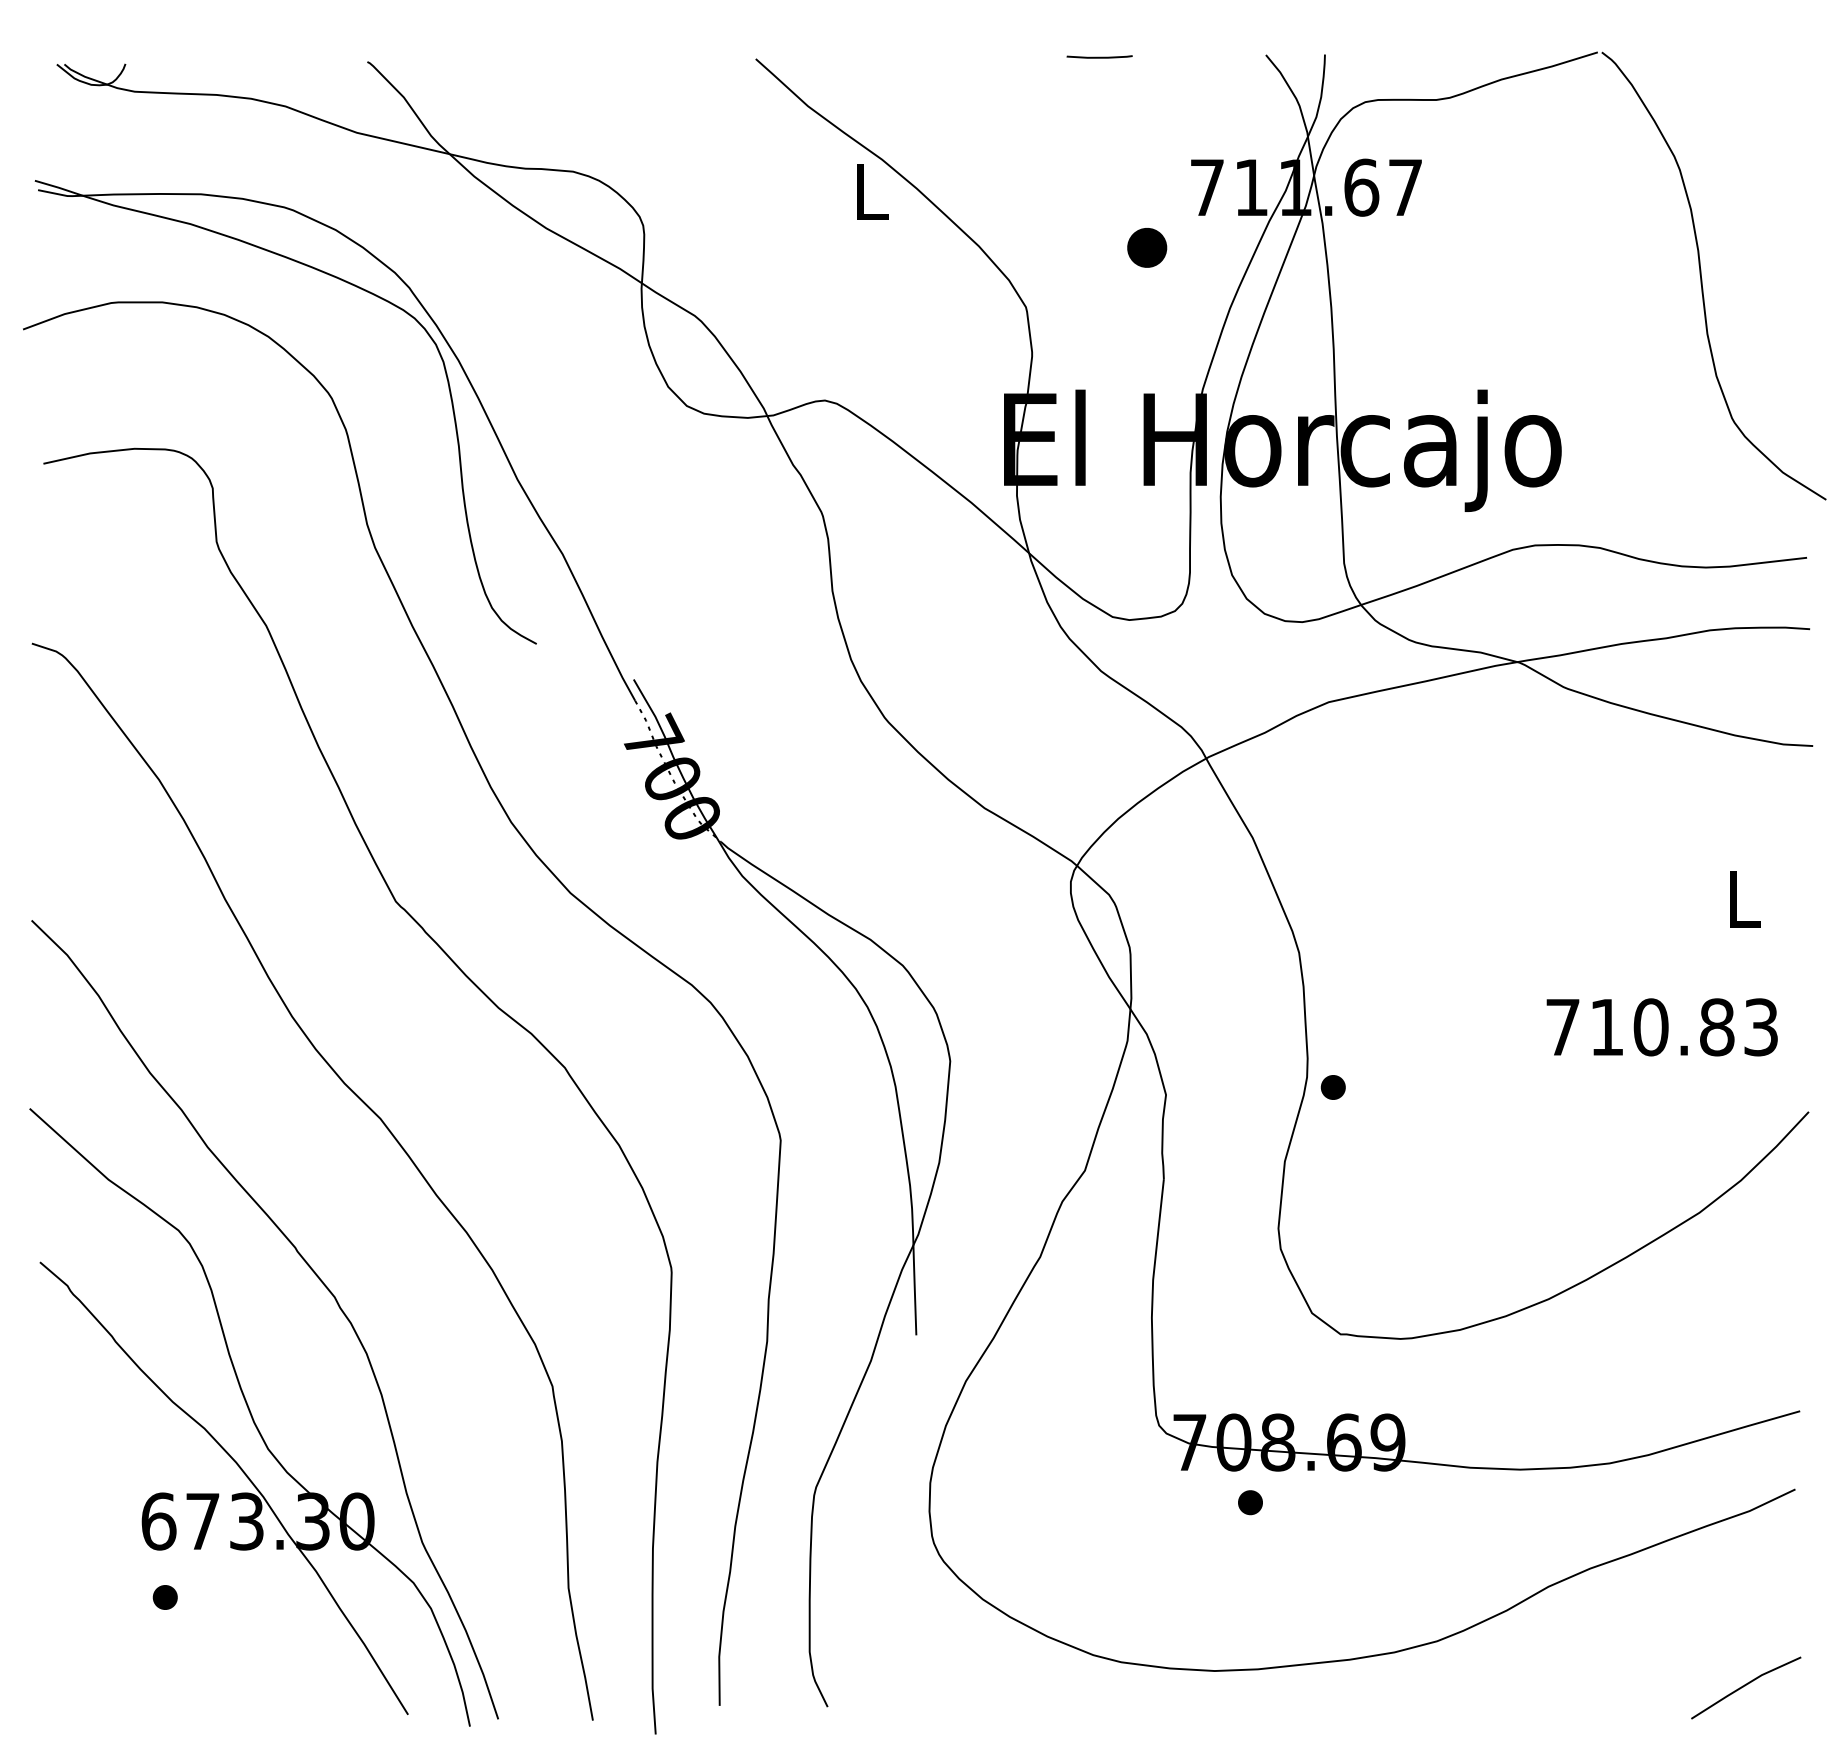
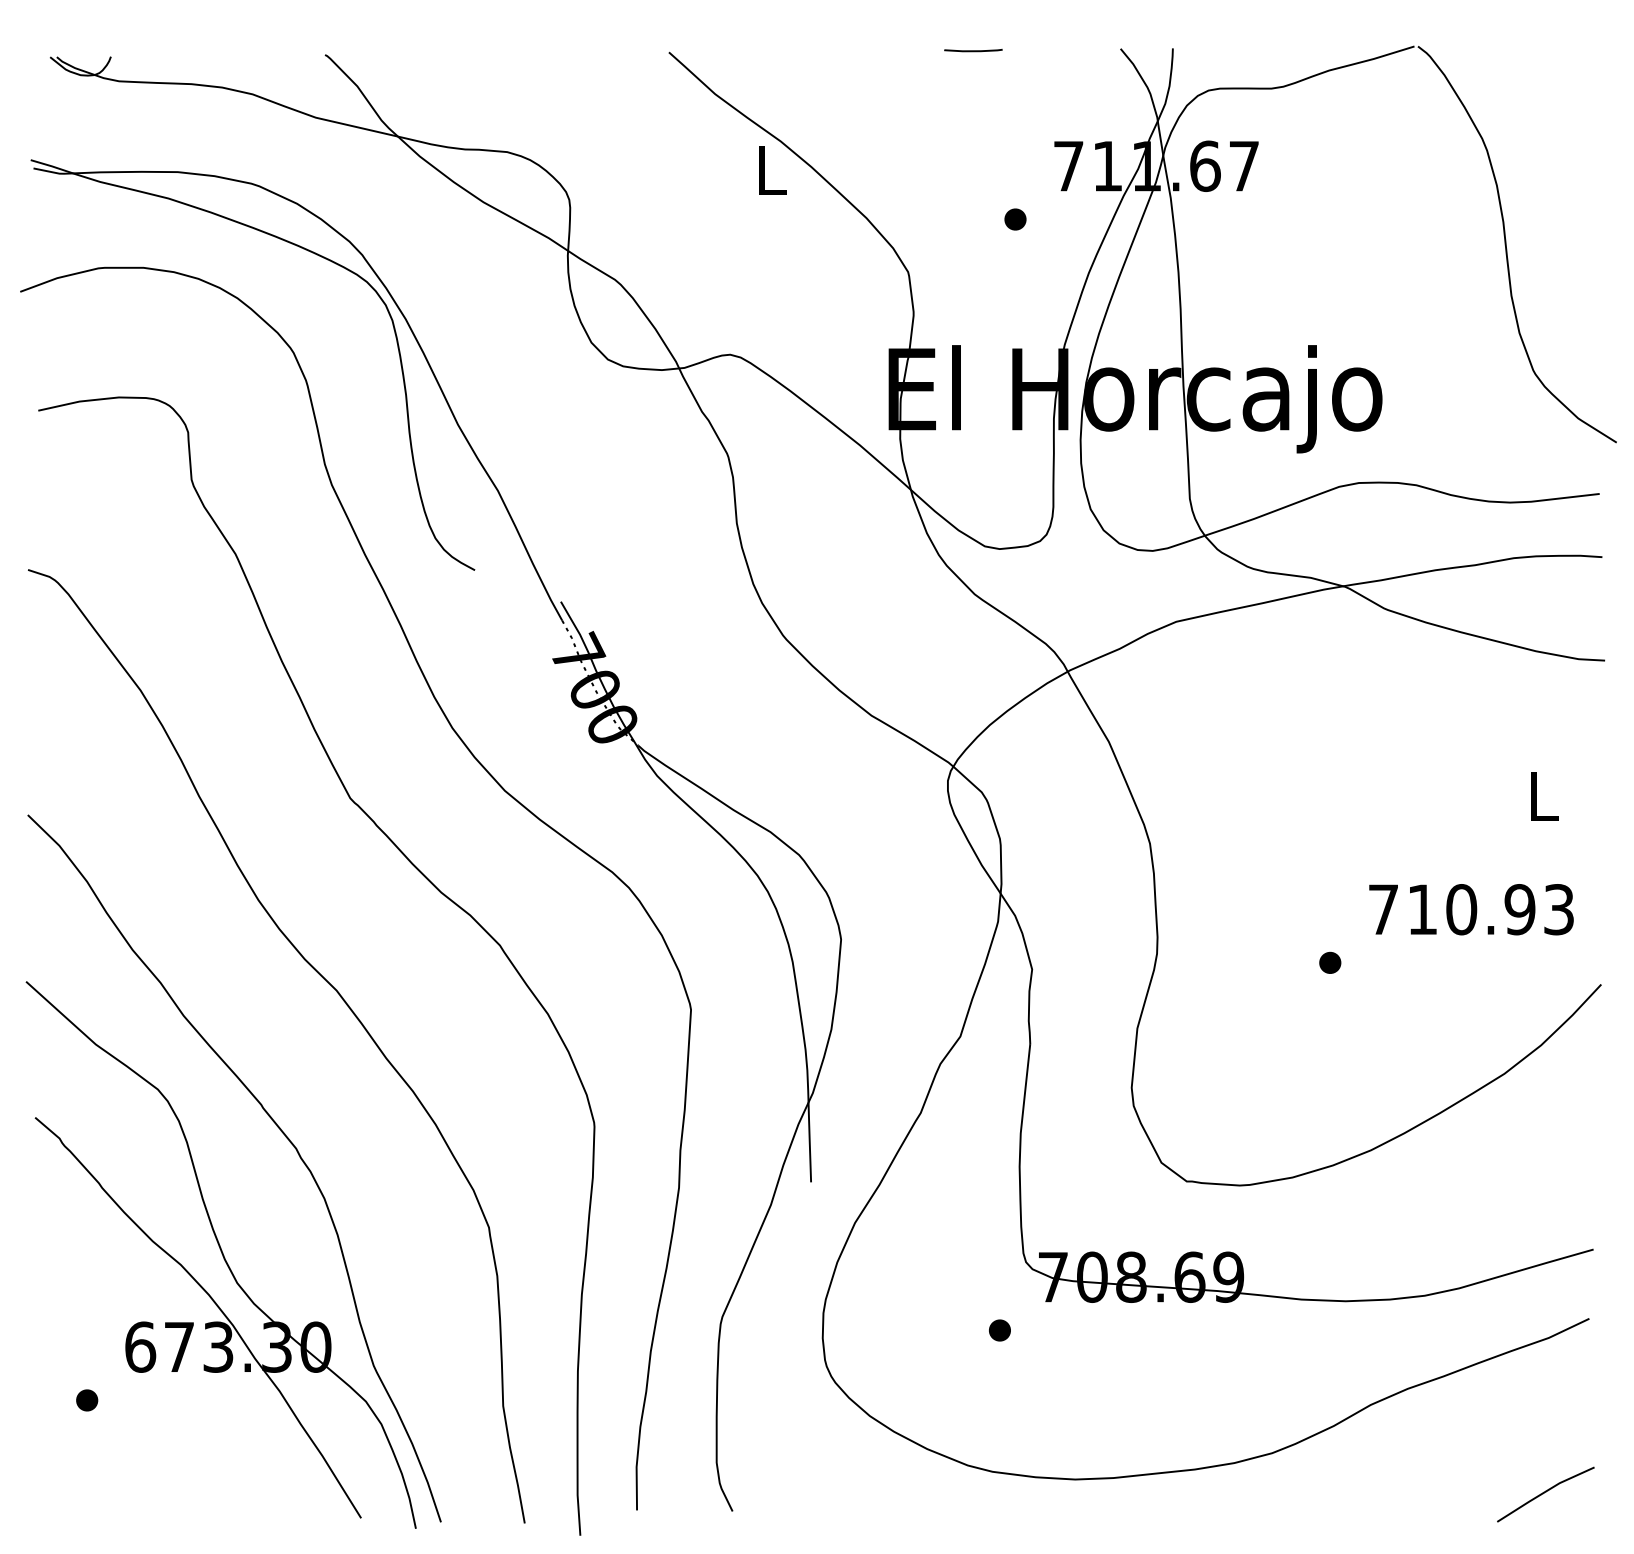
part: (1147, 247) -> (1015, 219), size x0.62
text: (1716, 1027) -> (1519, 909), 710.83 -> 710.93
part: (1333, 1087) -> (1330, 962), moved
part: (1249, 1502) -> (999, 1330), moved
part: (165, 1597) -> (87, 1400), moved

